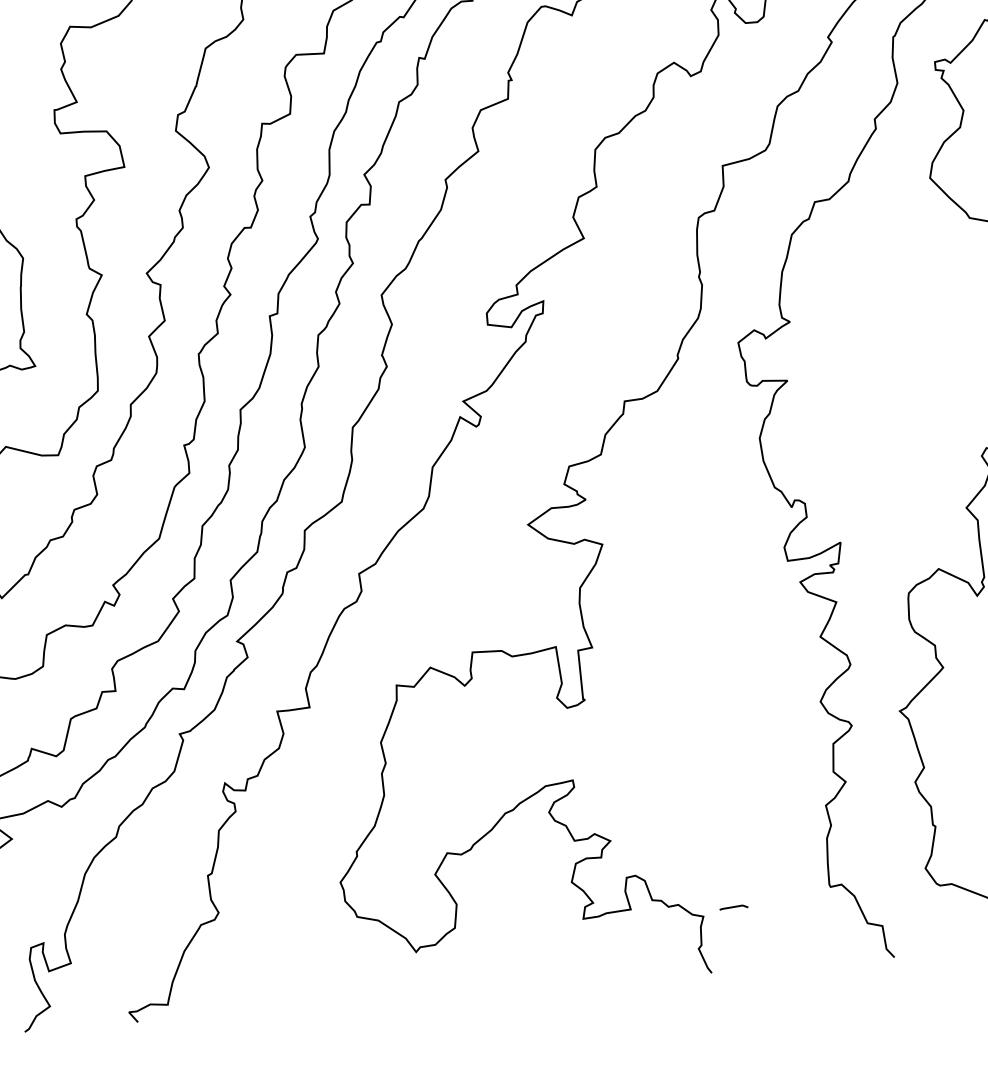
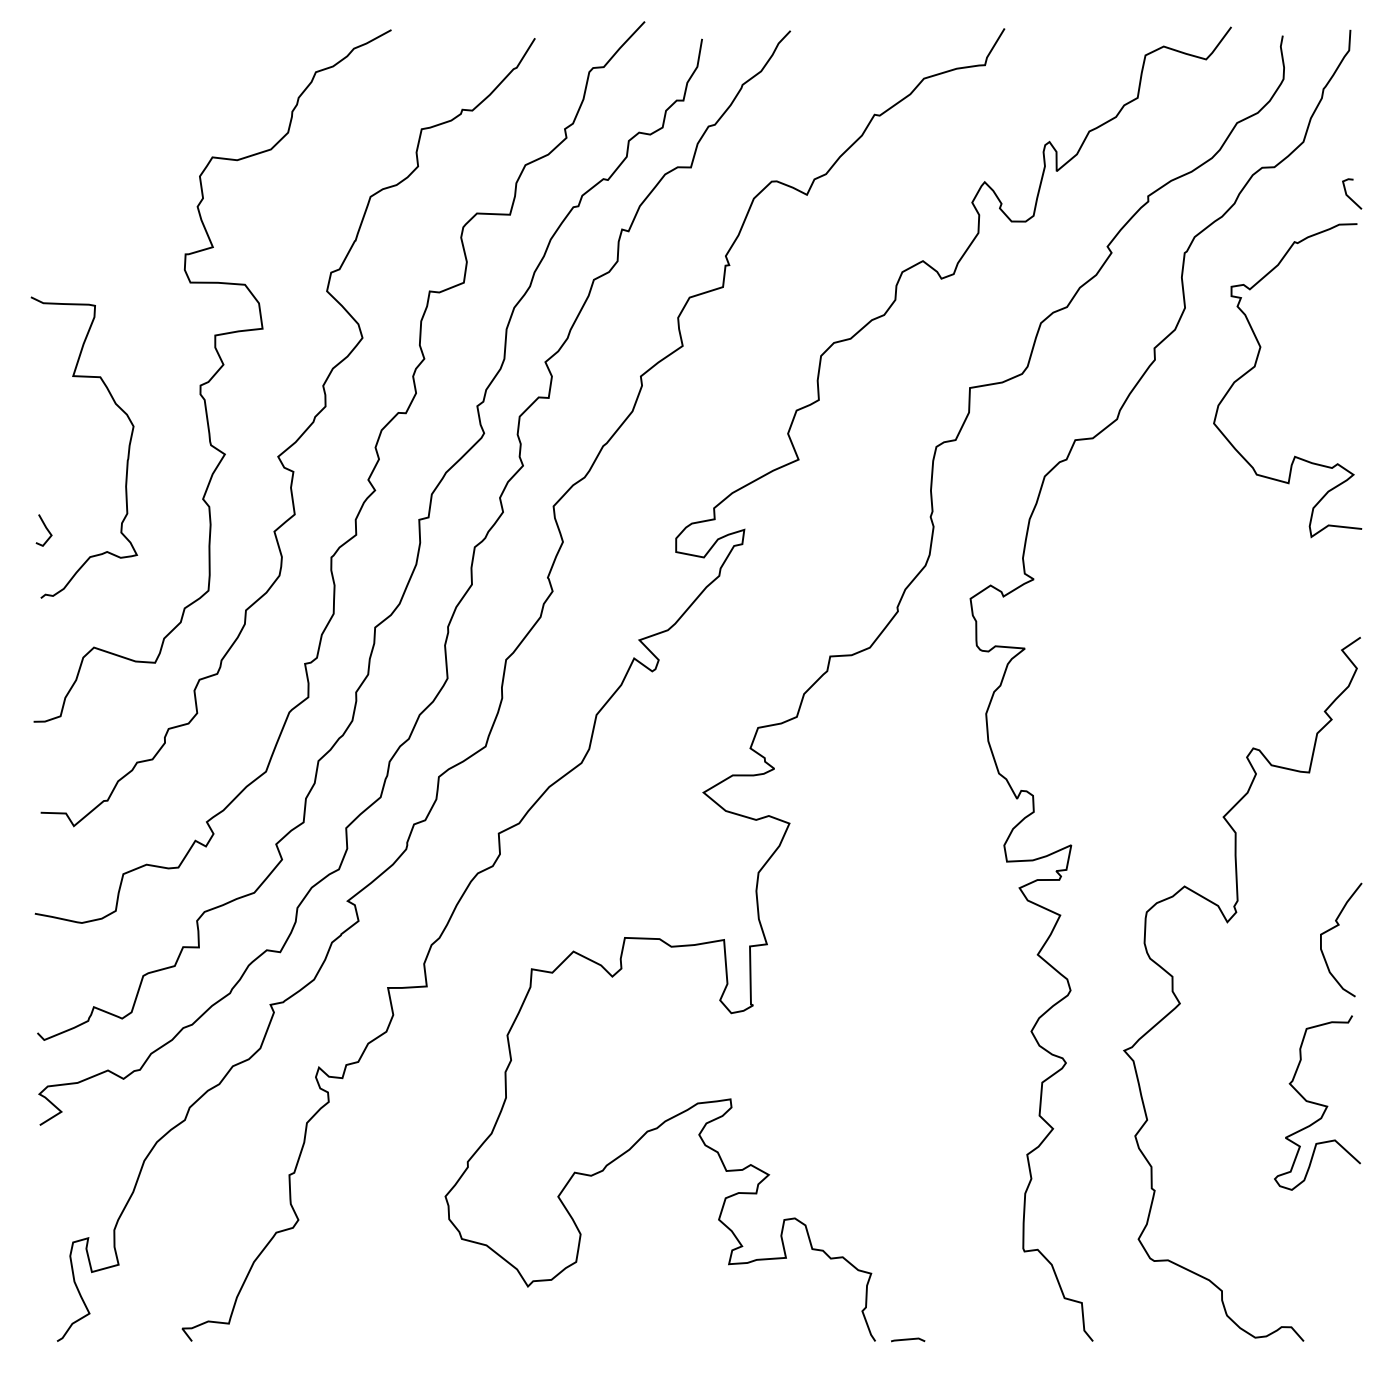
line: (734, 907) -> (908, 1339), moved

